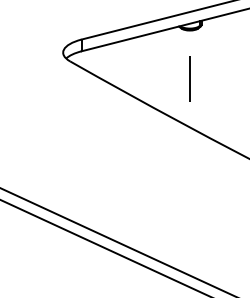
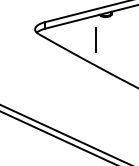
line: (189, 77) -> (95, 39), moved

